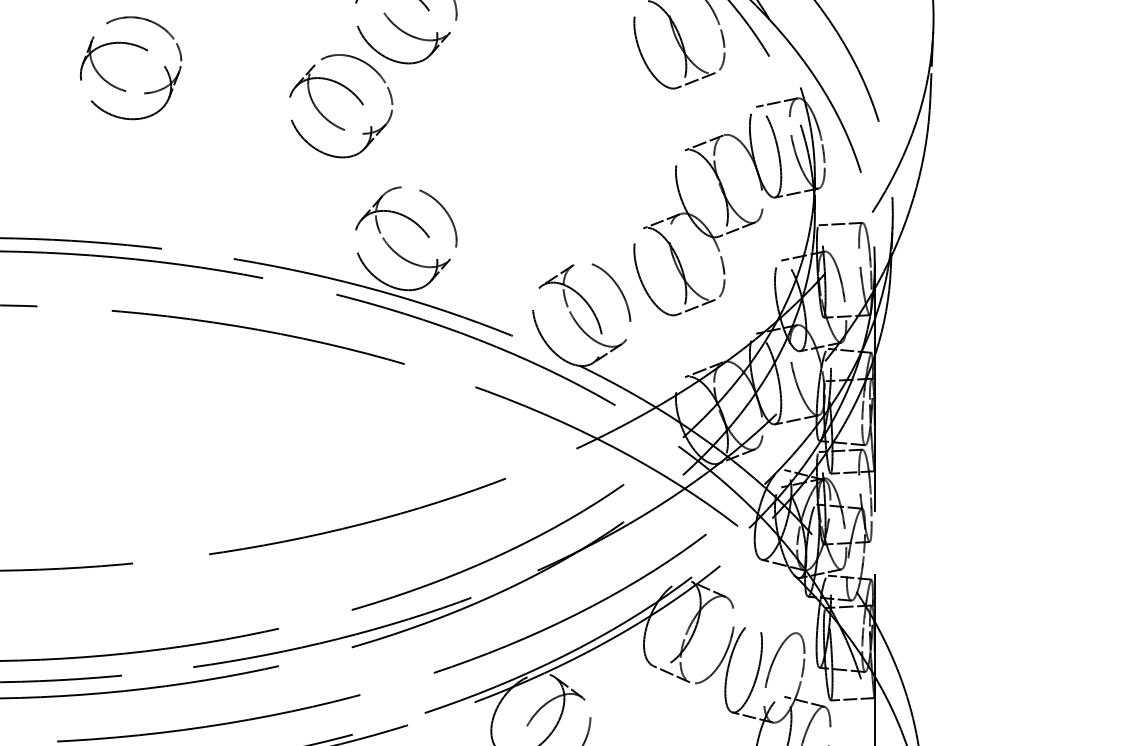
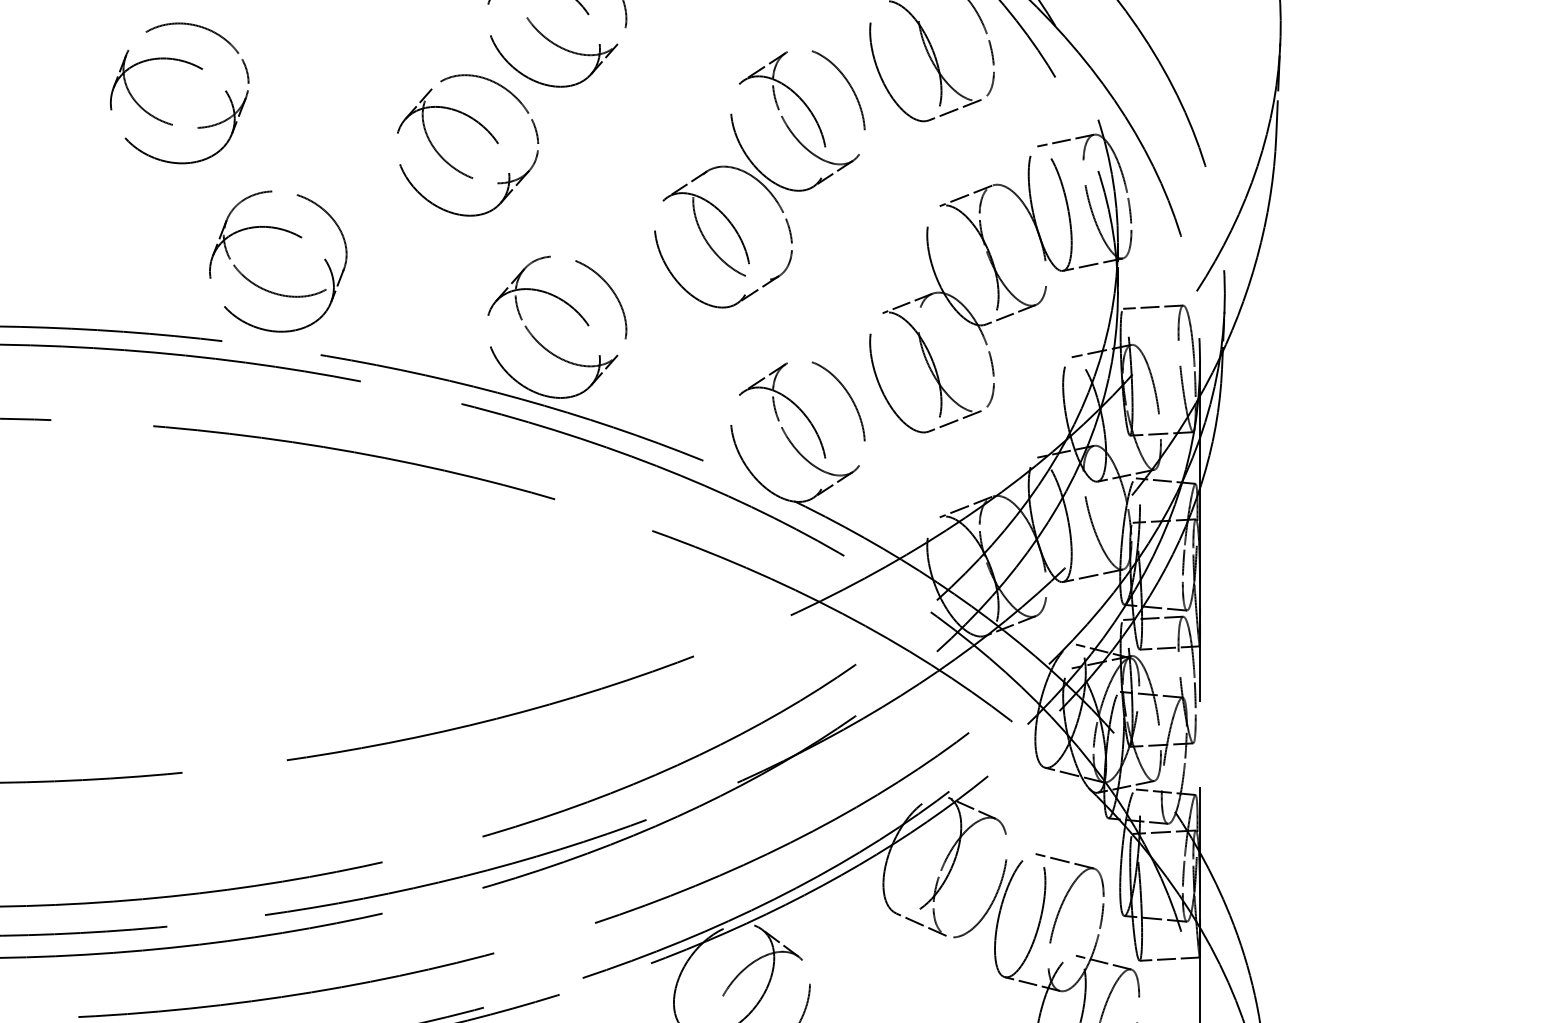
part: (553, 131) -> (759, 179), added
part: (209, 169) -> (287, 232), added
line: (775, 627) -> (1064, 860), added

